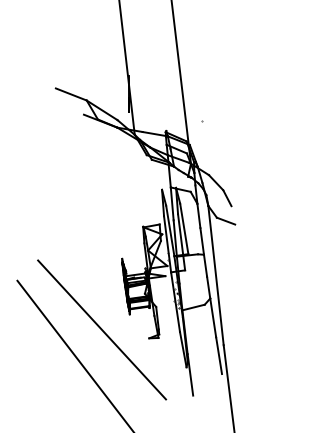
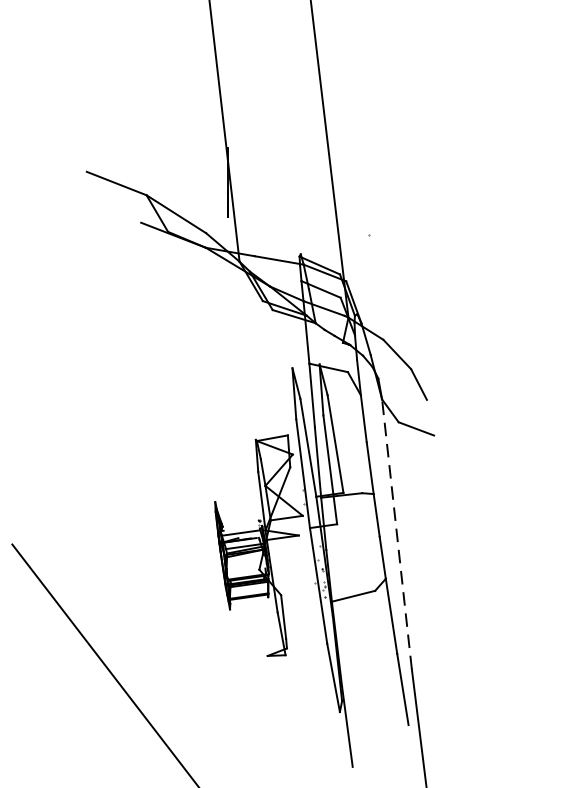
line: (215, 275) -> (395, 534), solid -> dashed
line: (102, 329) -> (177, 638), removed

